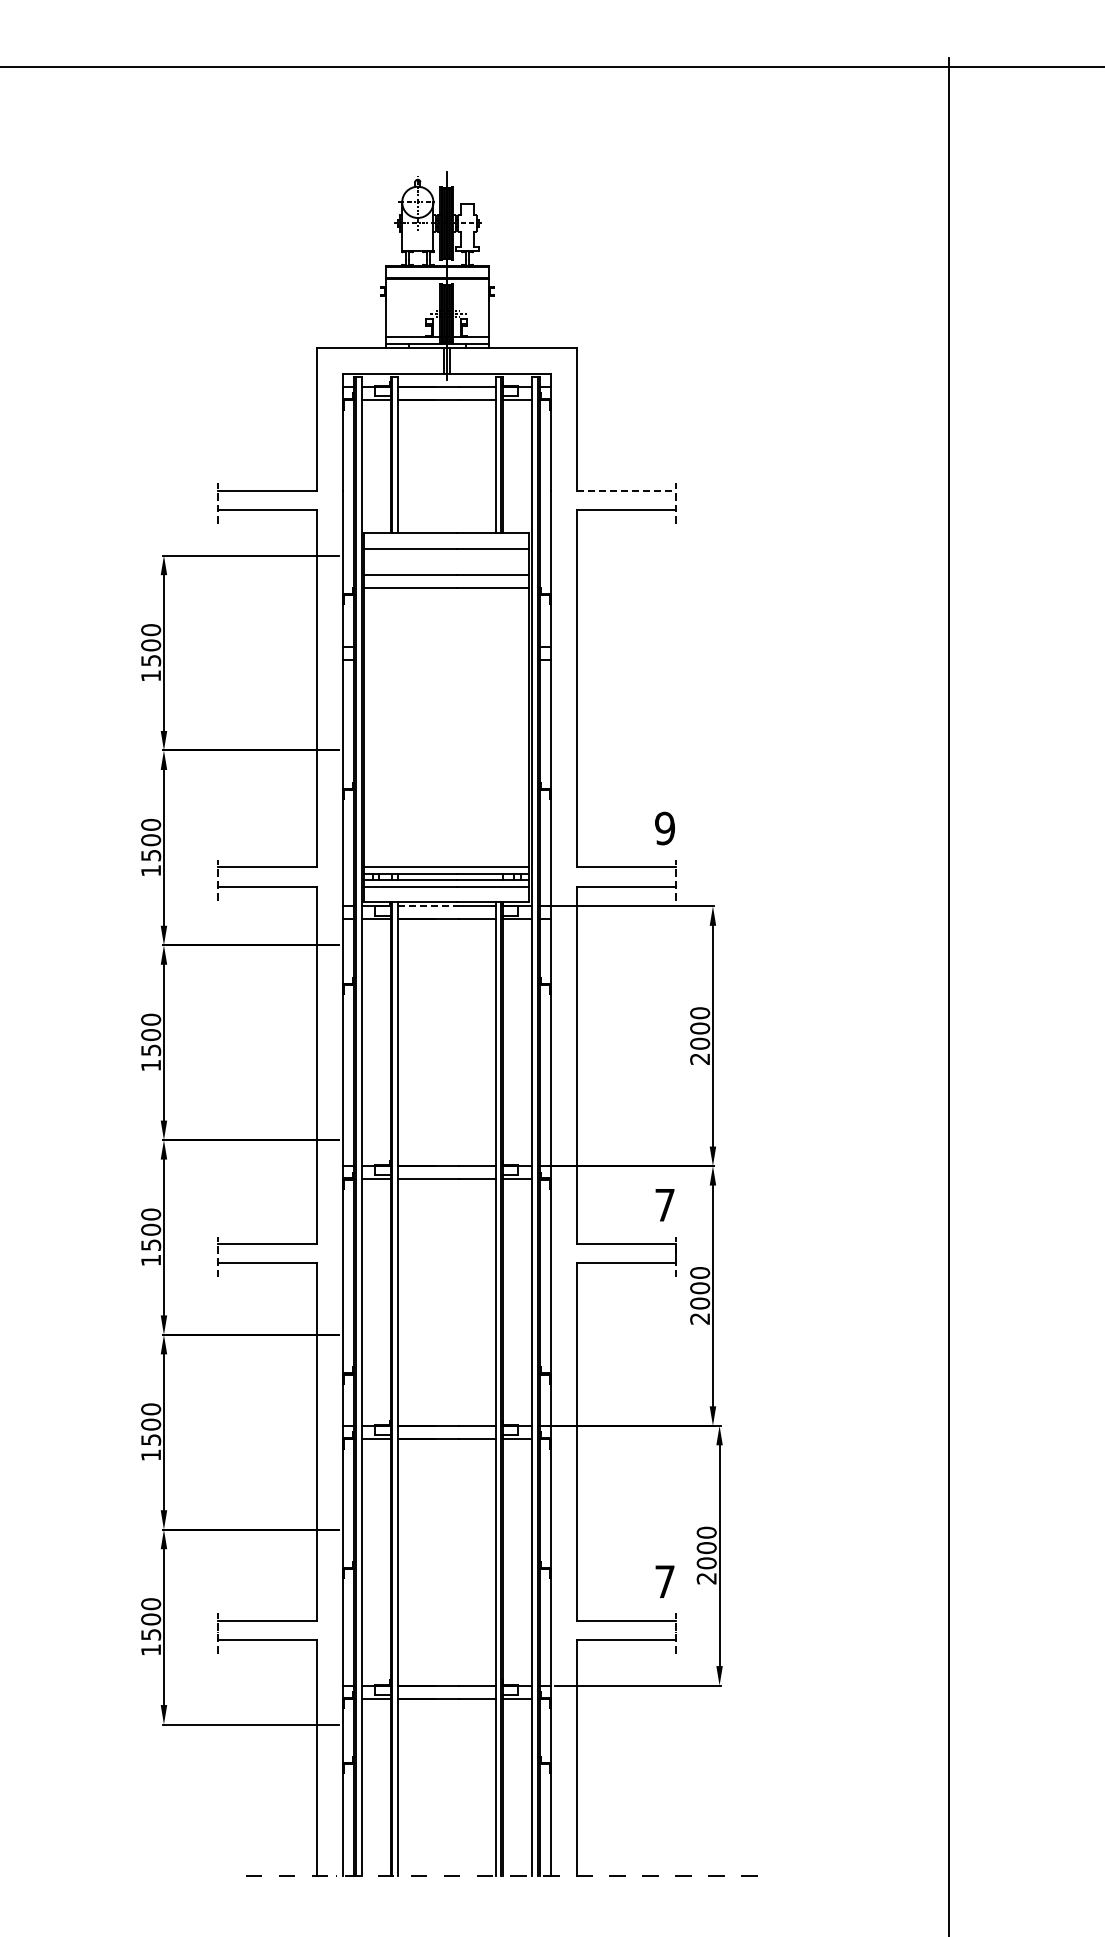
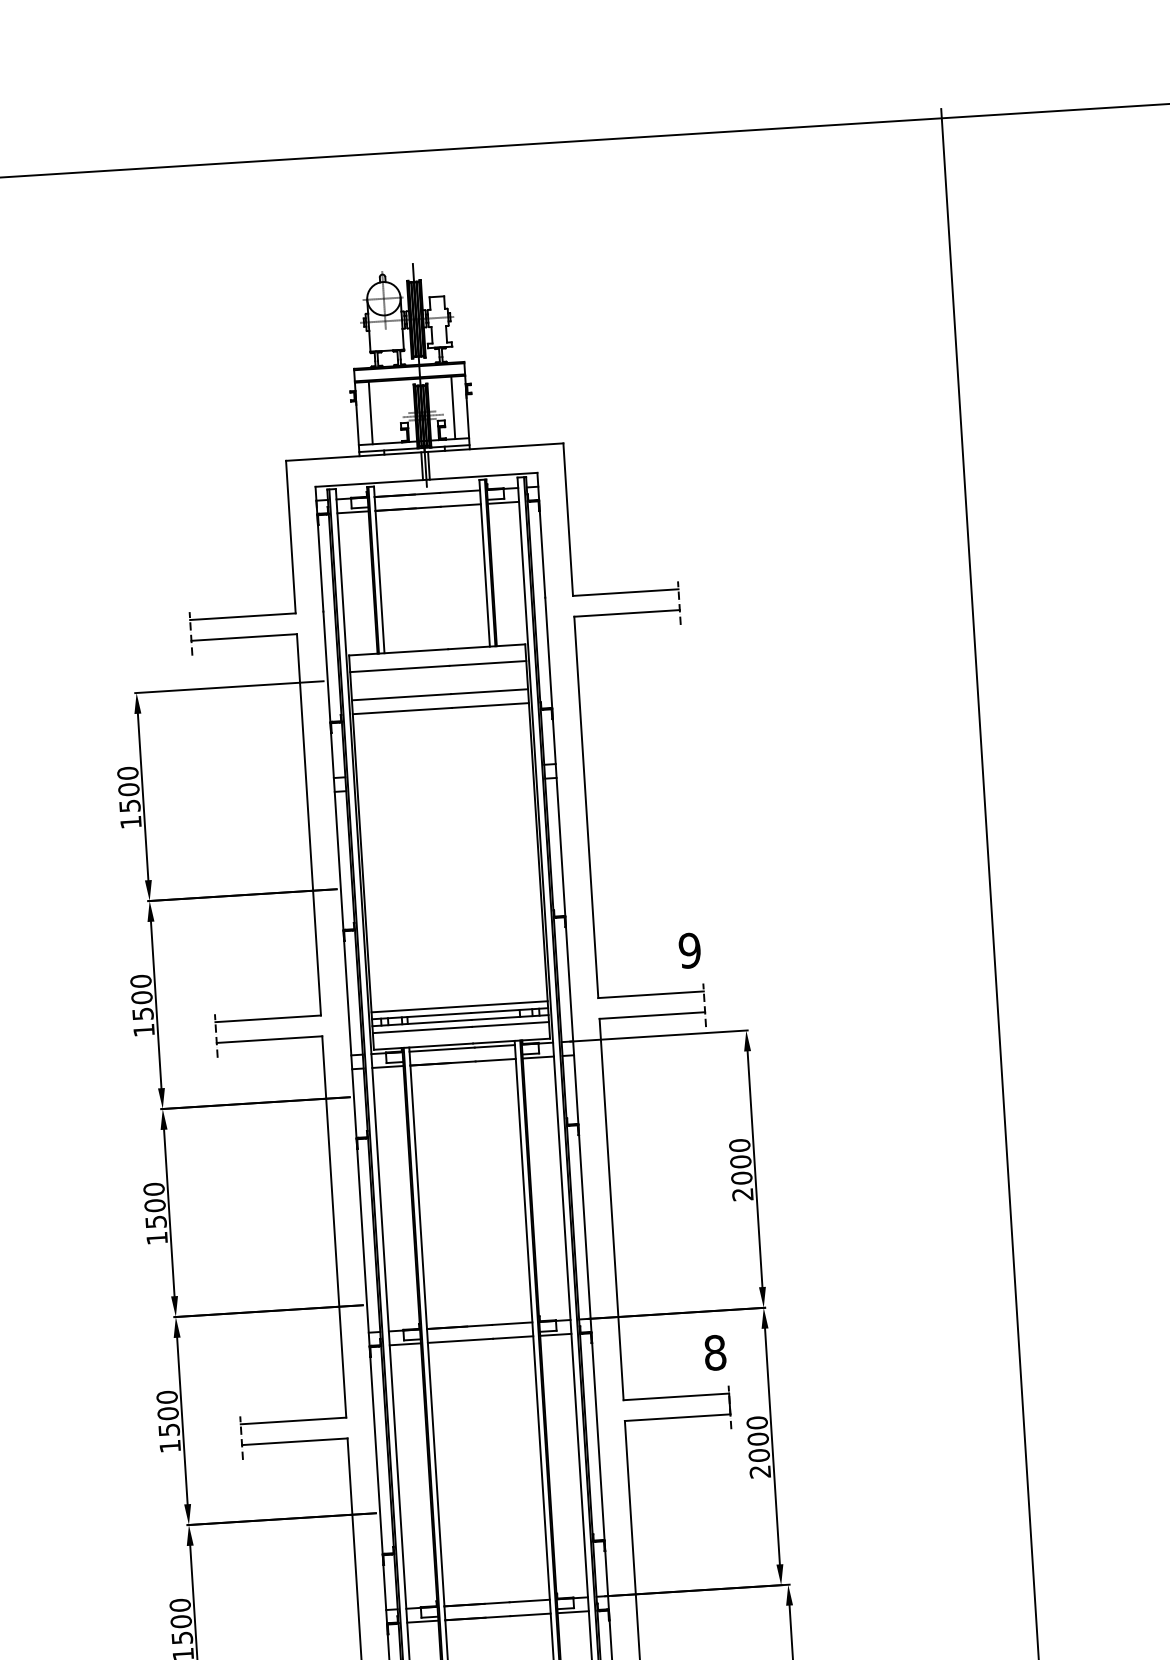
line: (398, 308) -> (370, 413), added
line: (476, 308) -> (453, 408), added
line: (626, 490) -> (626, 592), dashed -> solid
line: (428, 906) -> (442, 1049), dashed -> solid
text: (665, 1204) -> (715, 1352), 7 -> 8

